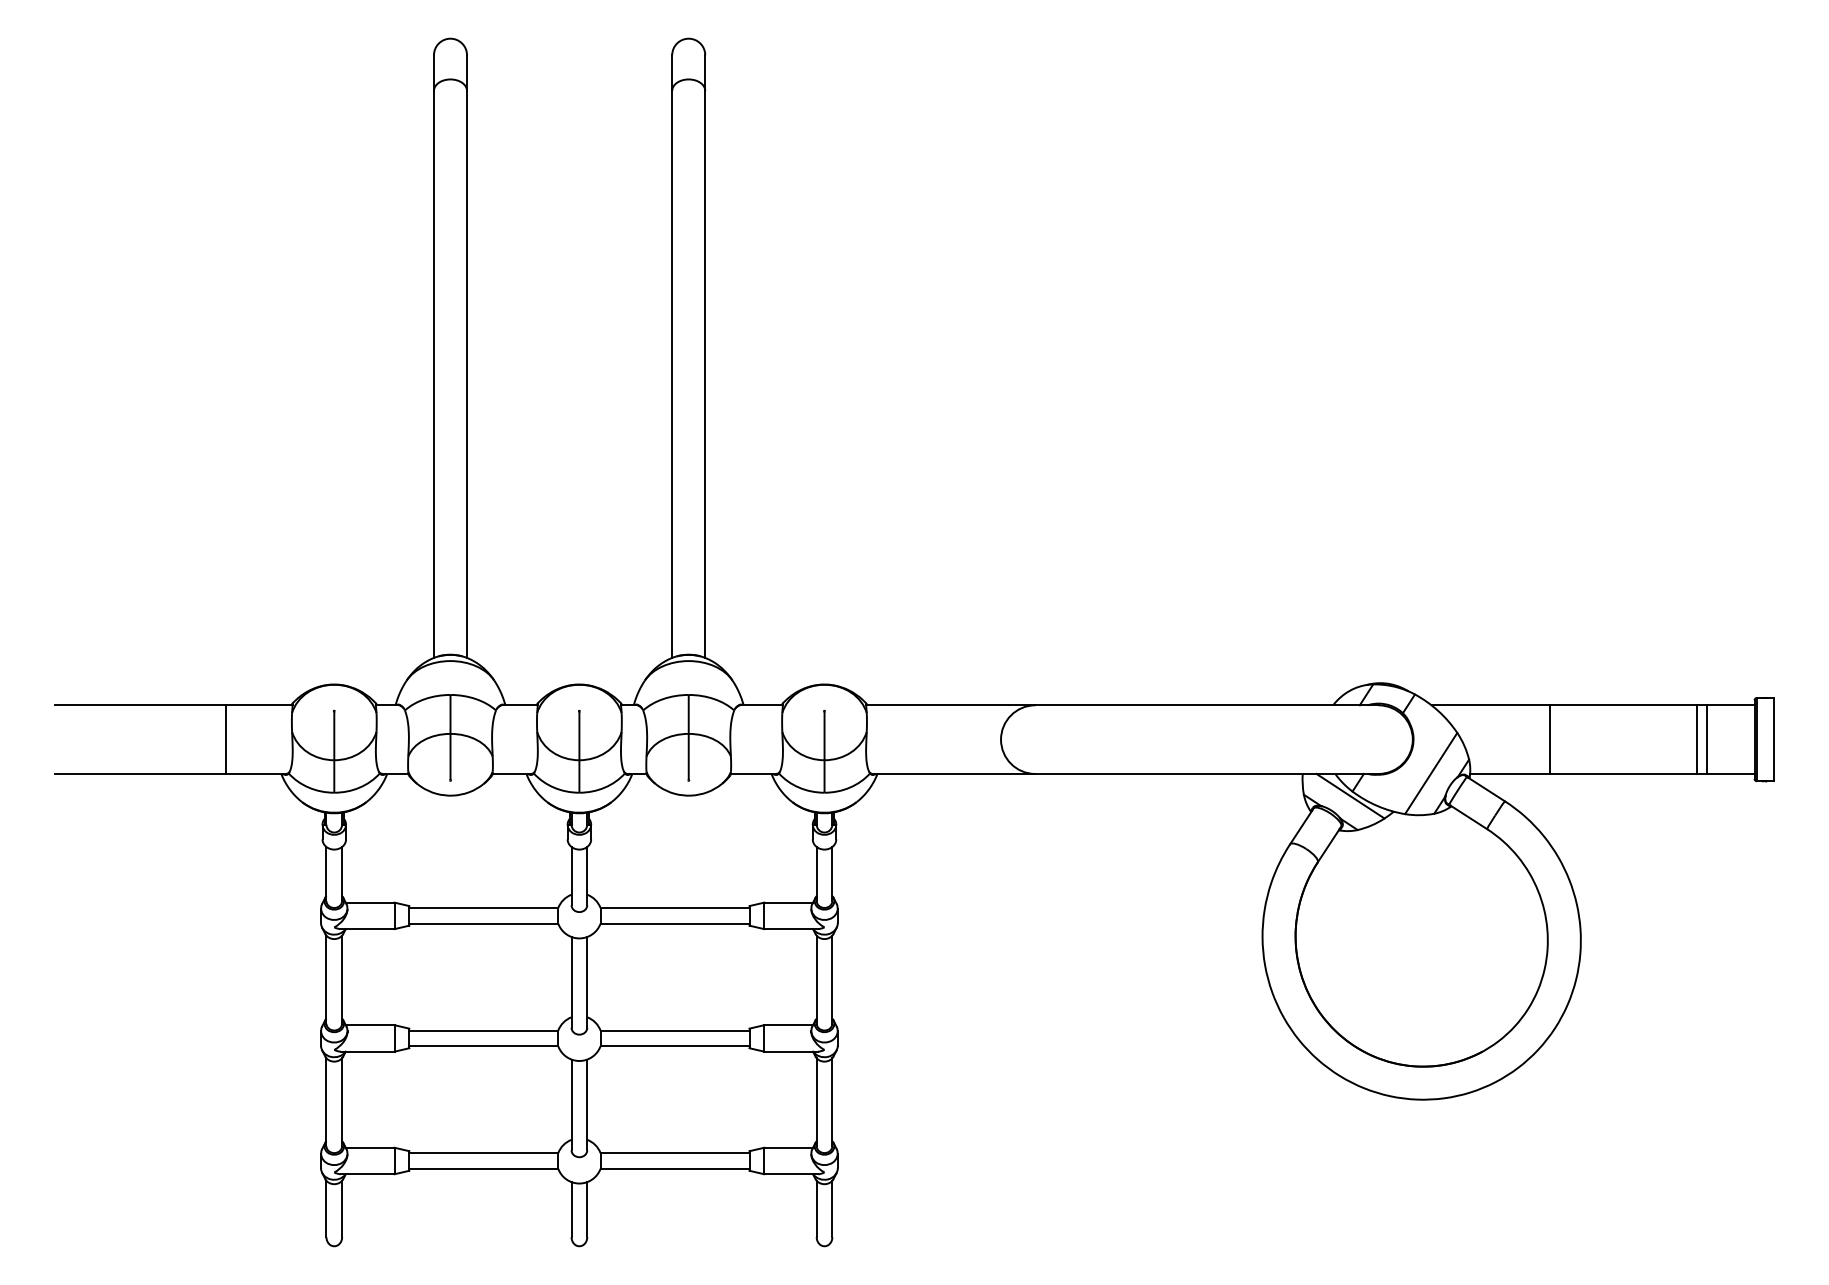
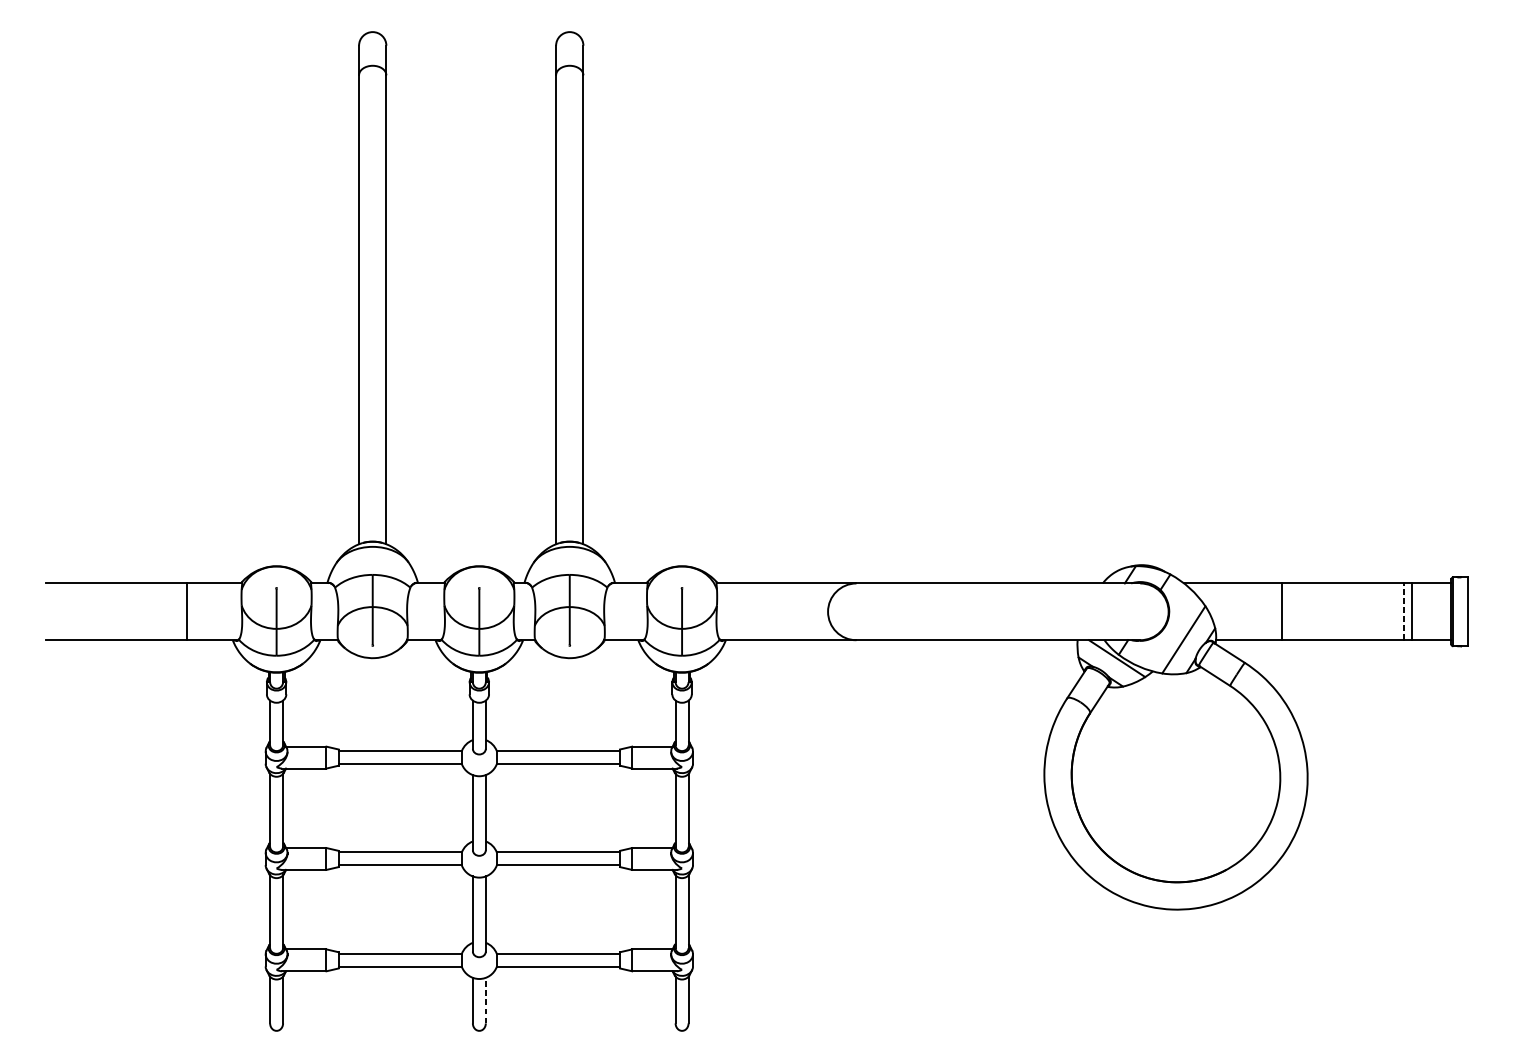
line: (1697, 739) -> (1404, 611), solid -> dashed
line: (587, 1209) -> (486, 1000), solid -> dashed

